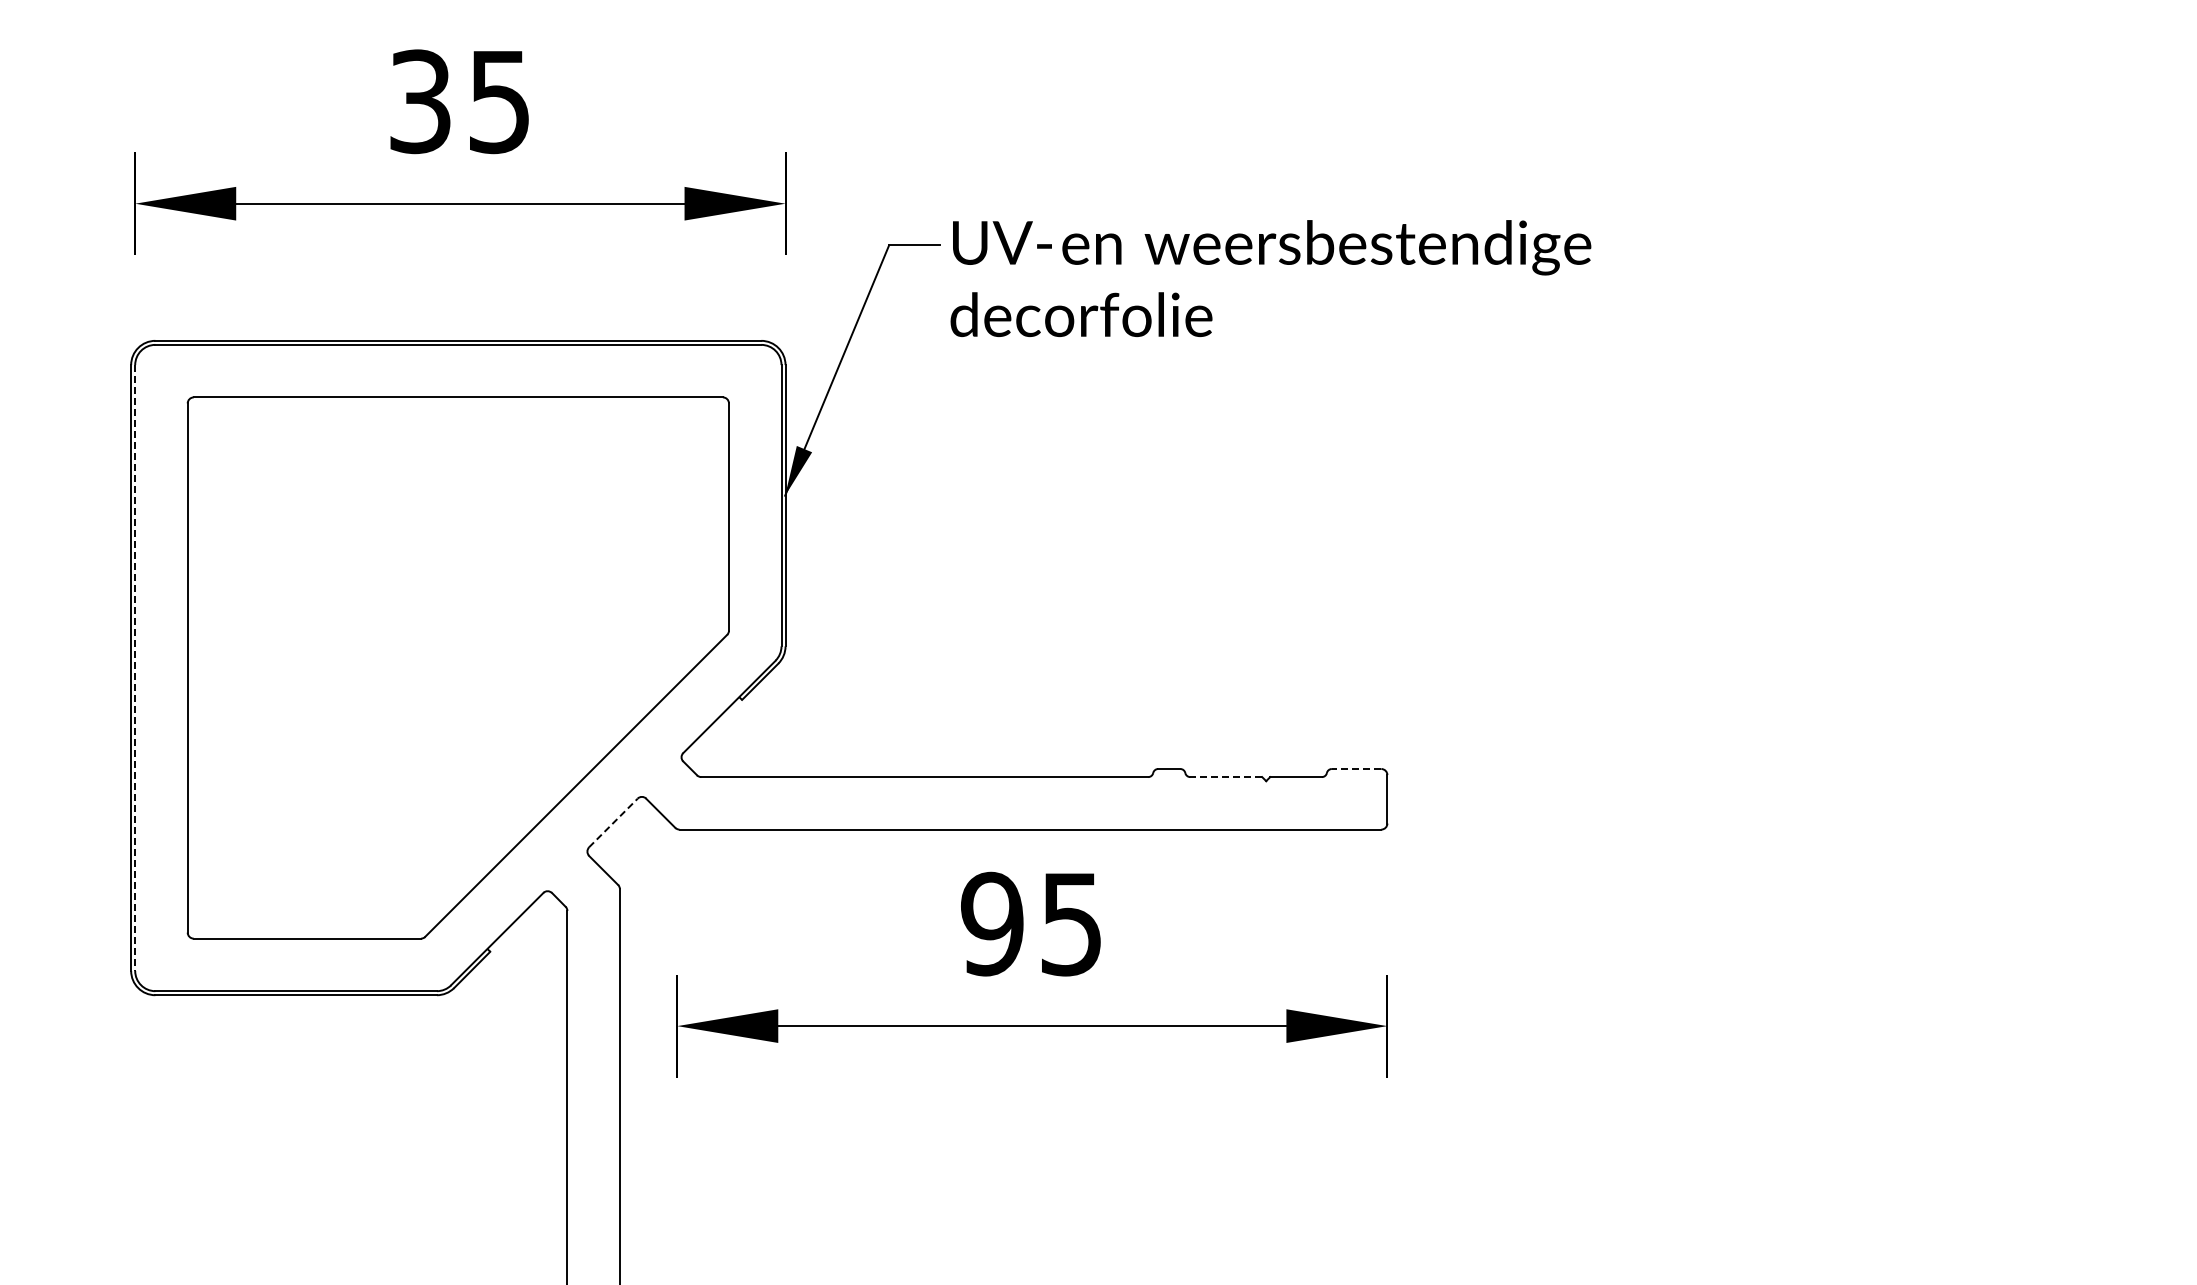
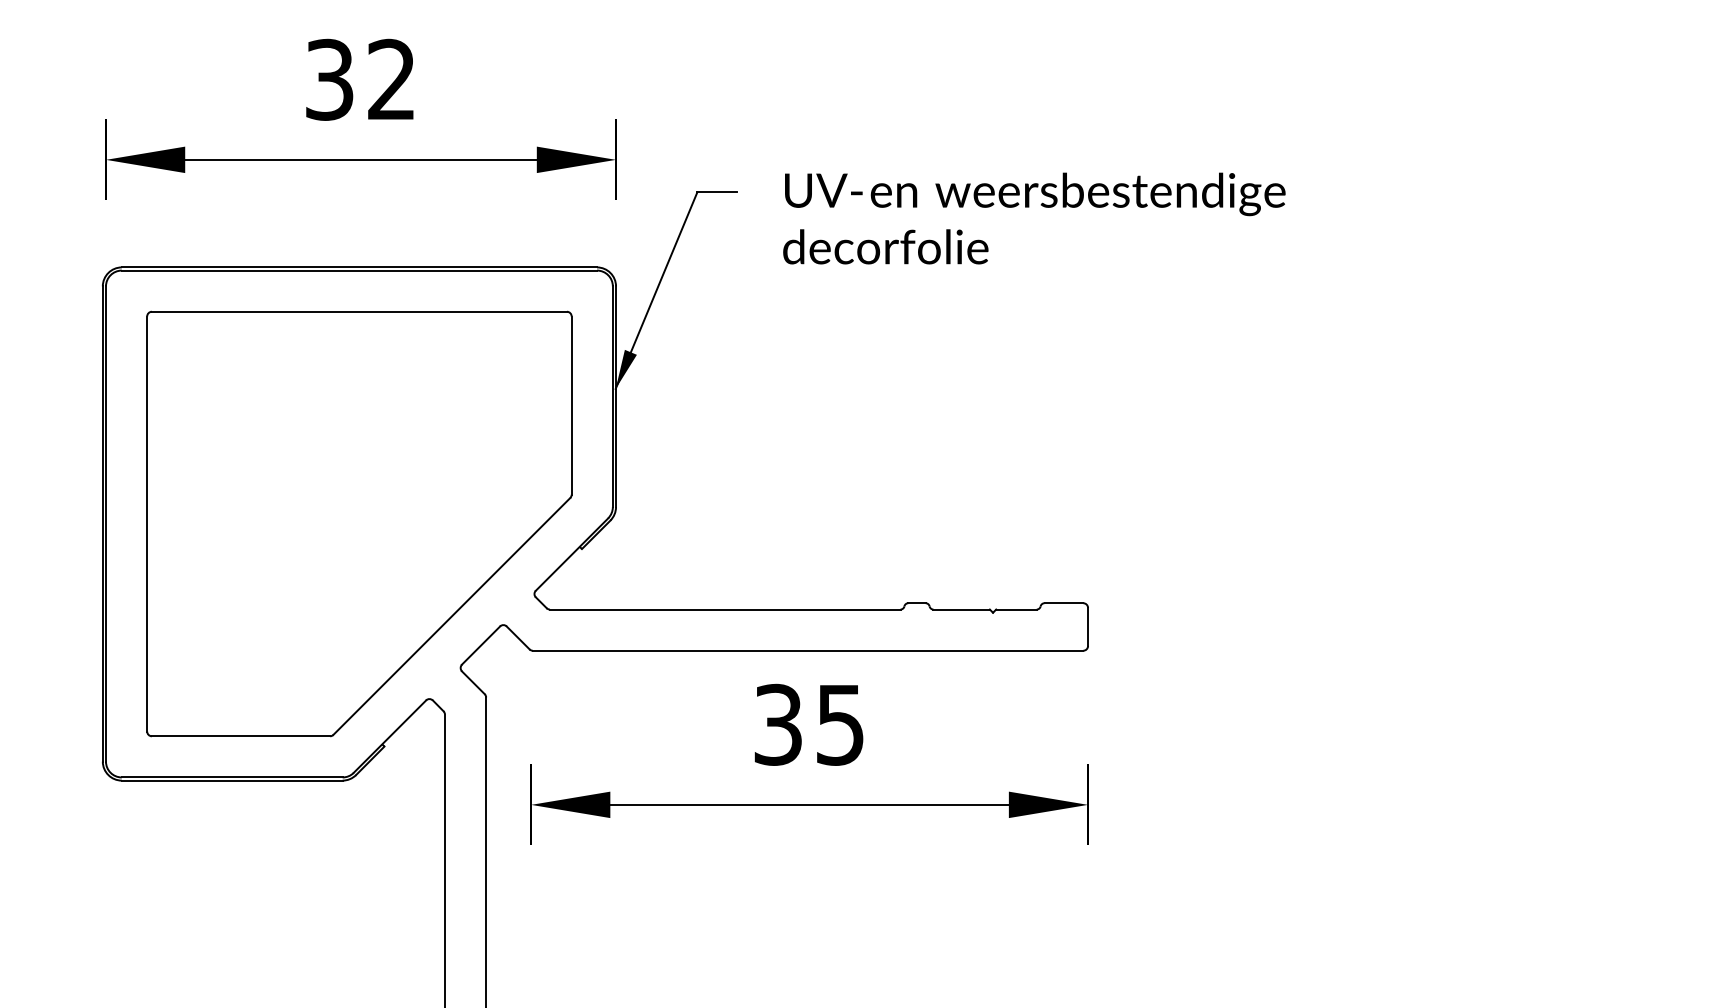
text: (498, 101) -> (390, 79), 35 -> 32
text: (1270, 278) -> (1034, 218), moved
line: (135, 668) -> (106, 524), dashed -> solid
line: (1356, 769) -> (1063, 603), dashed -> solid
line: (1226, 777) -> (961, 609), dashed -> solid
line: (613, 822) -> (481, 645), dashed -> solid
text: (992, 923) -> (778, 724), 95 -> 35

